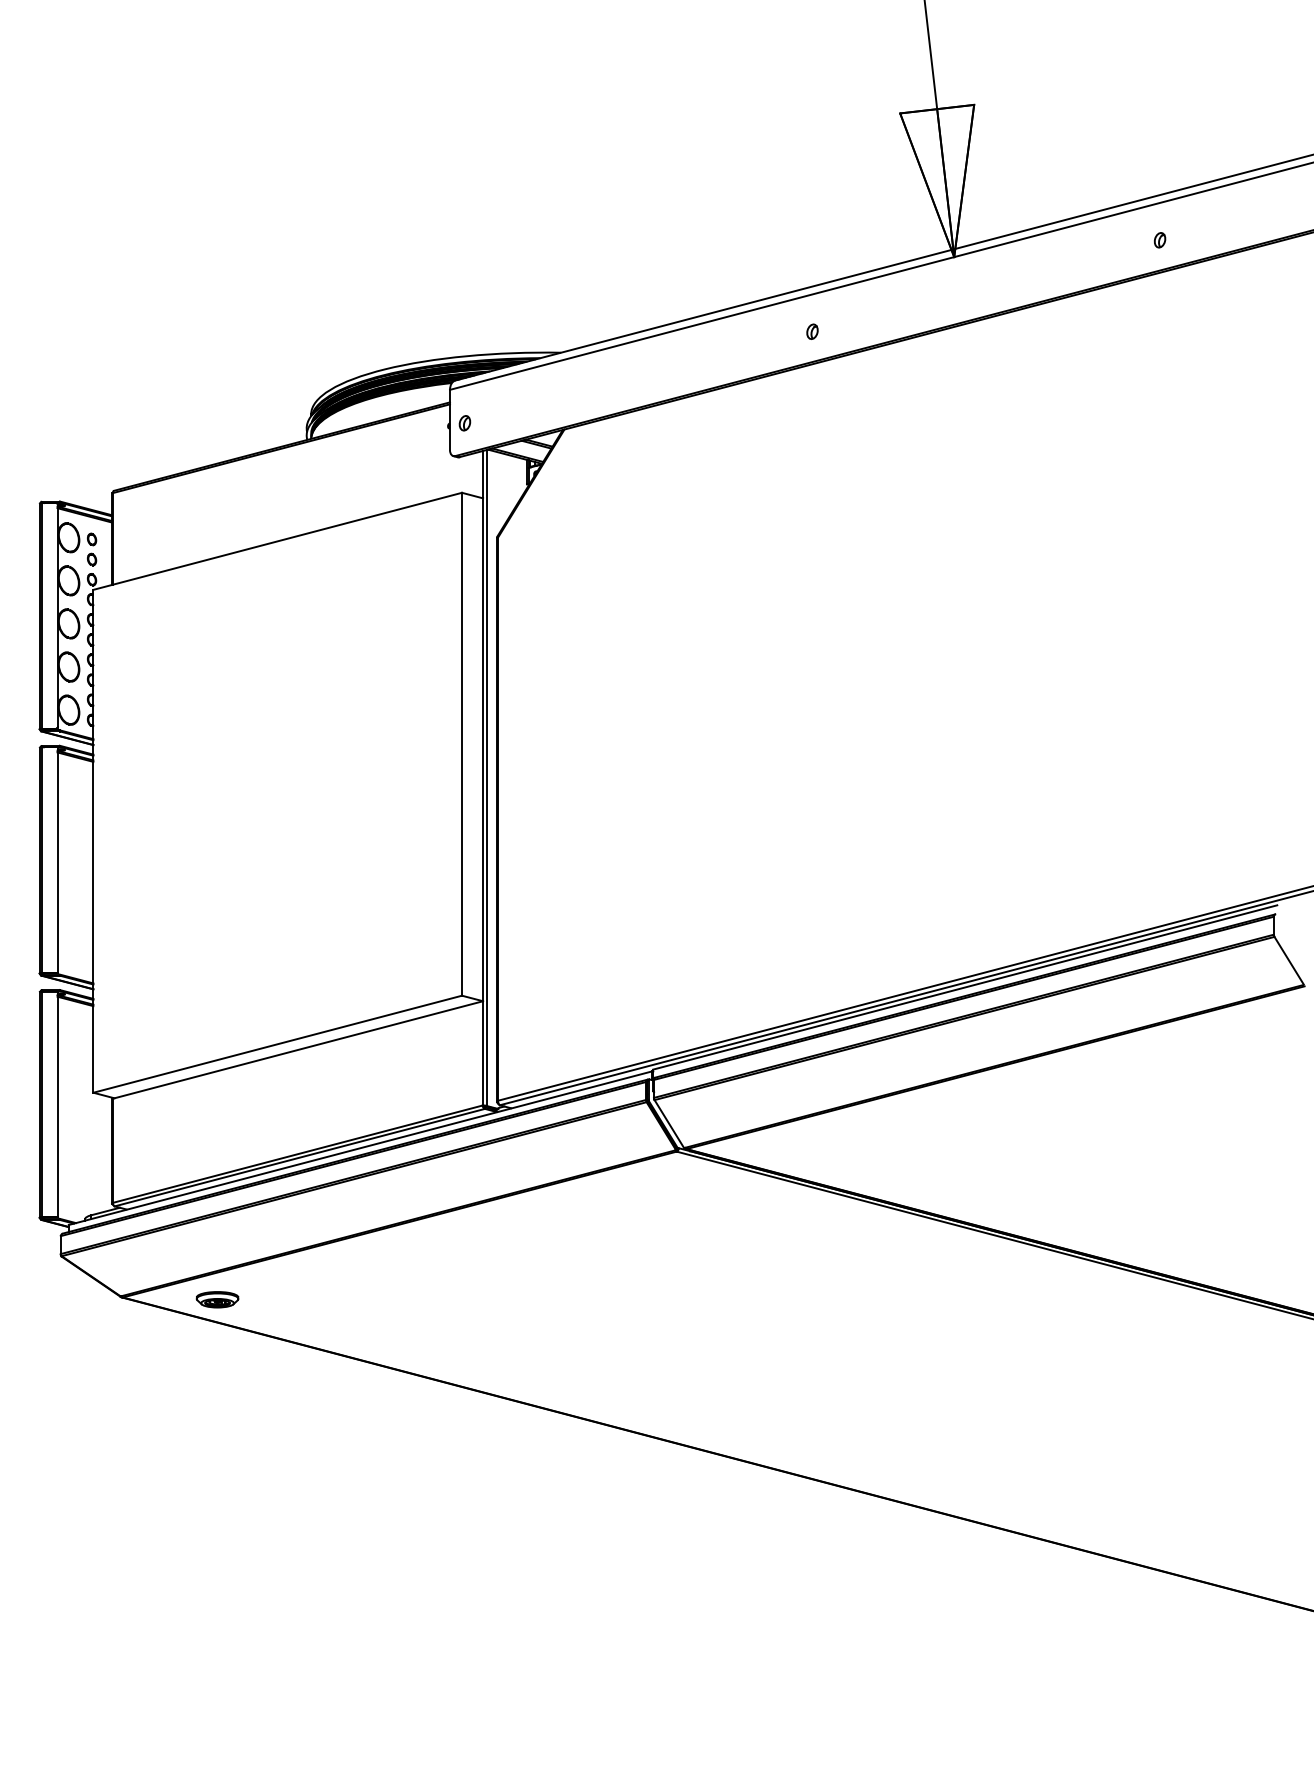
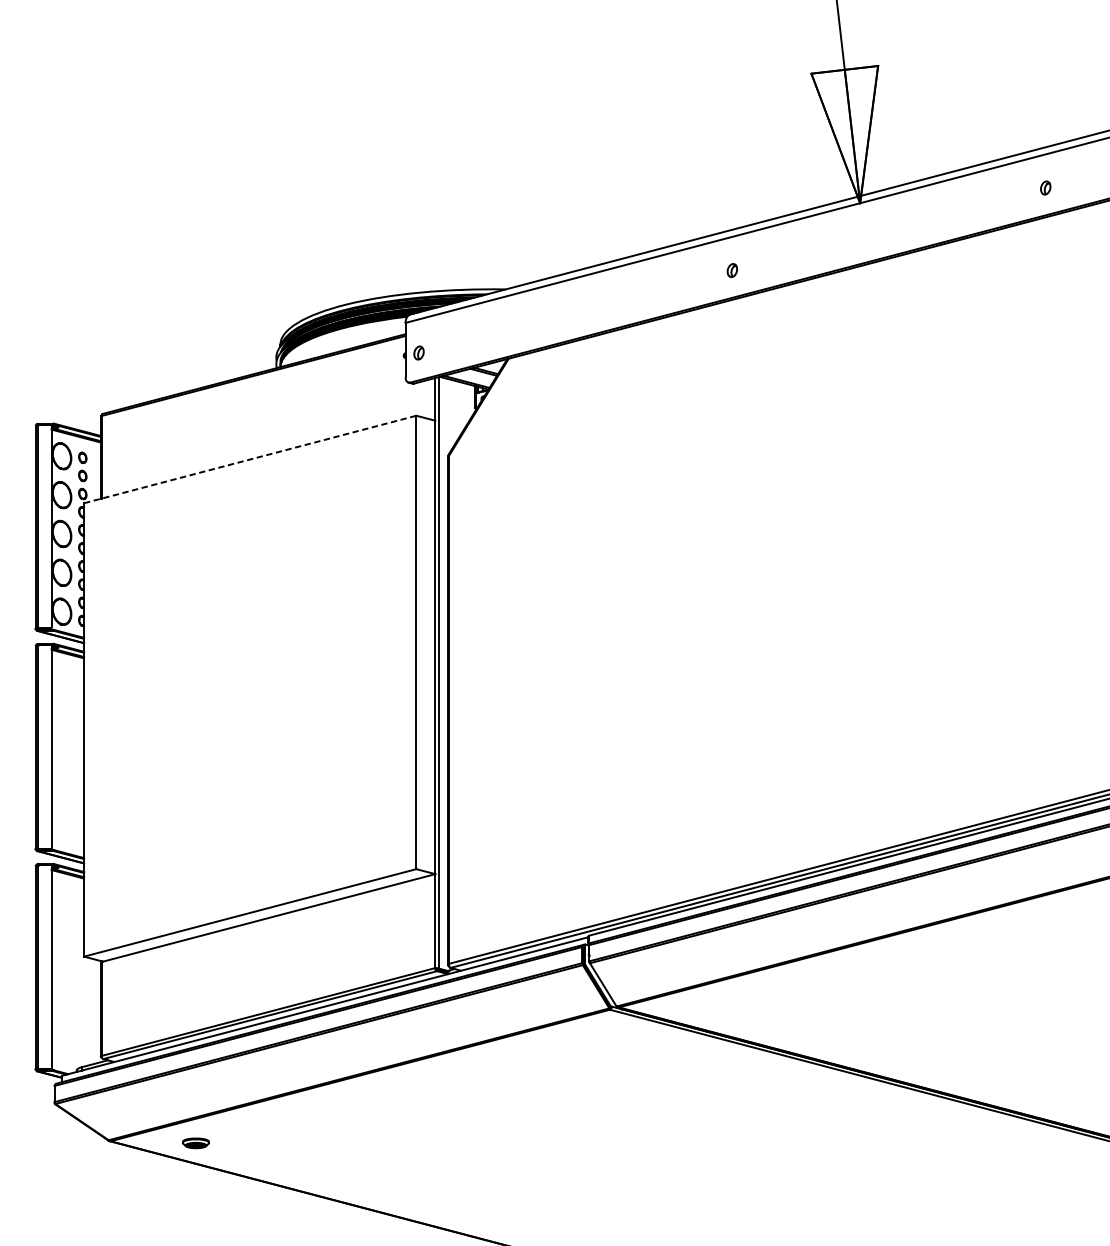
line: (277, 541) -> (250, 459), solid -> dashed
part: (217, 1299) -> (195, 1143), size x0.7

